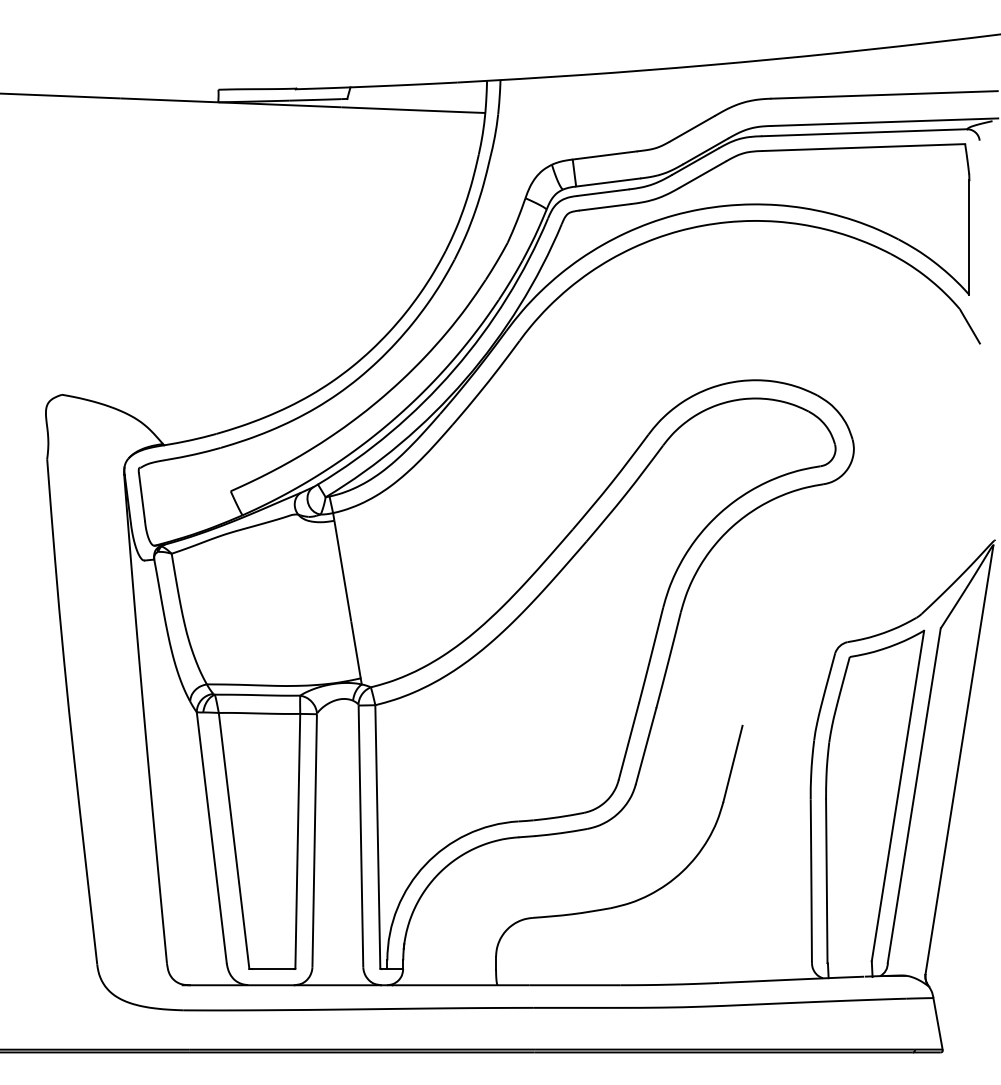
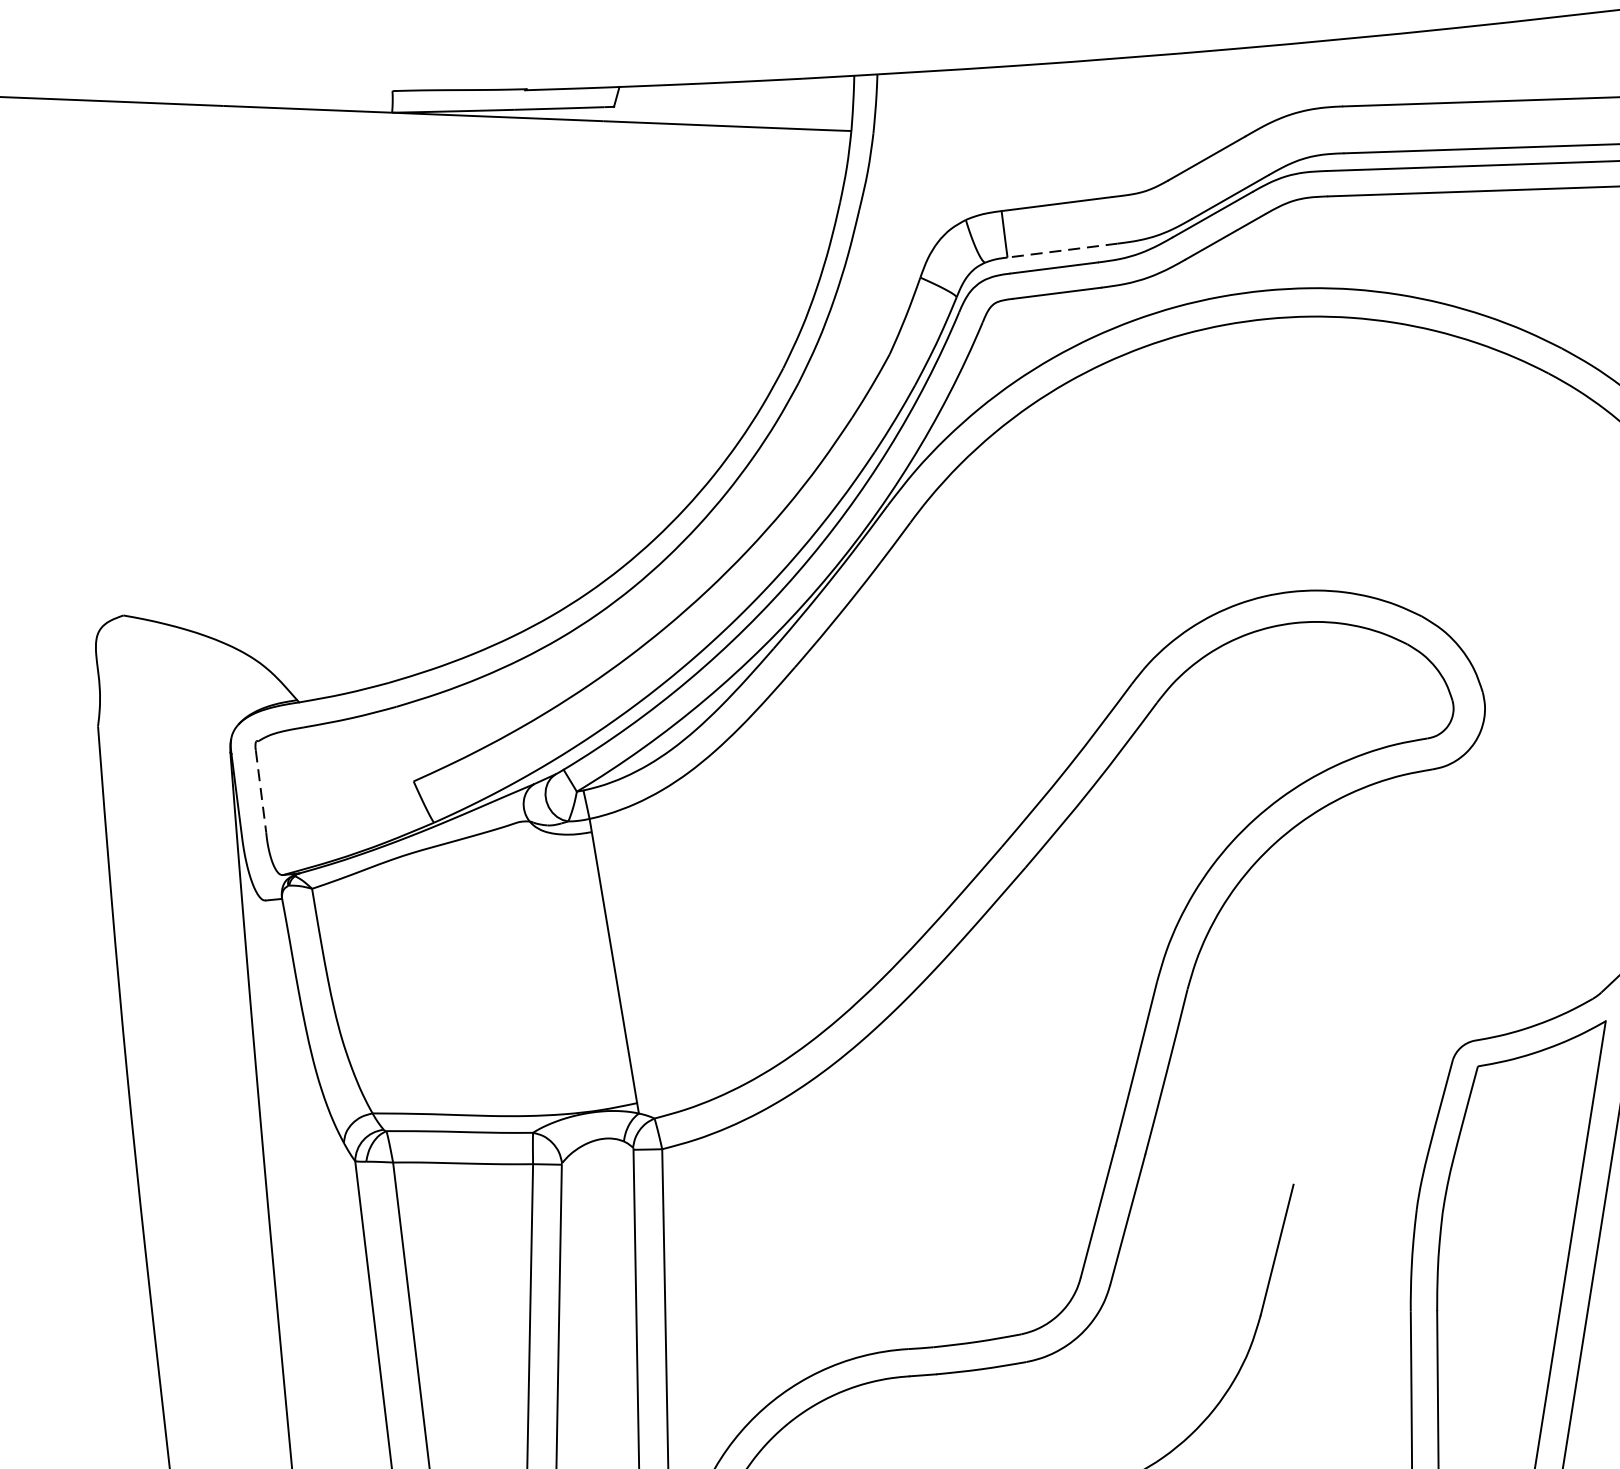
line: (607, 182) -> (1061, 250), solid -> dashed
line: (141, 497) -> (260, 792), solid -> dashed

